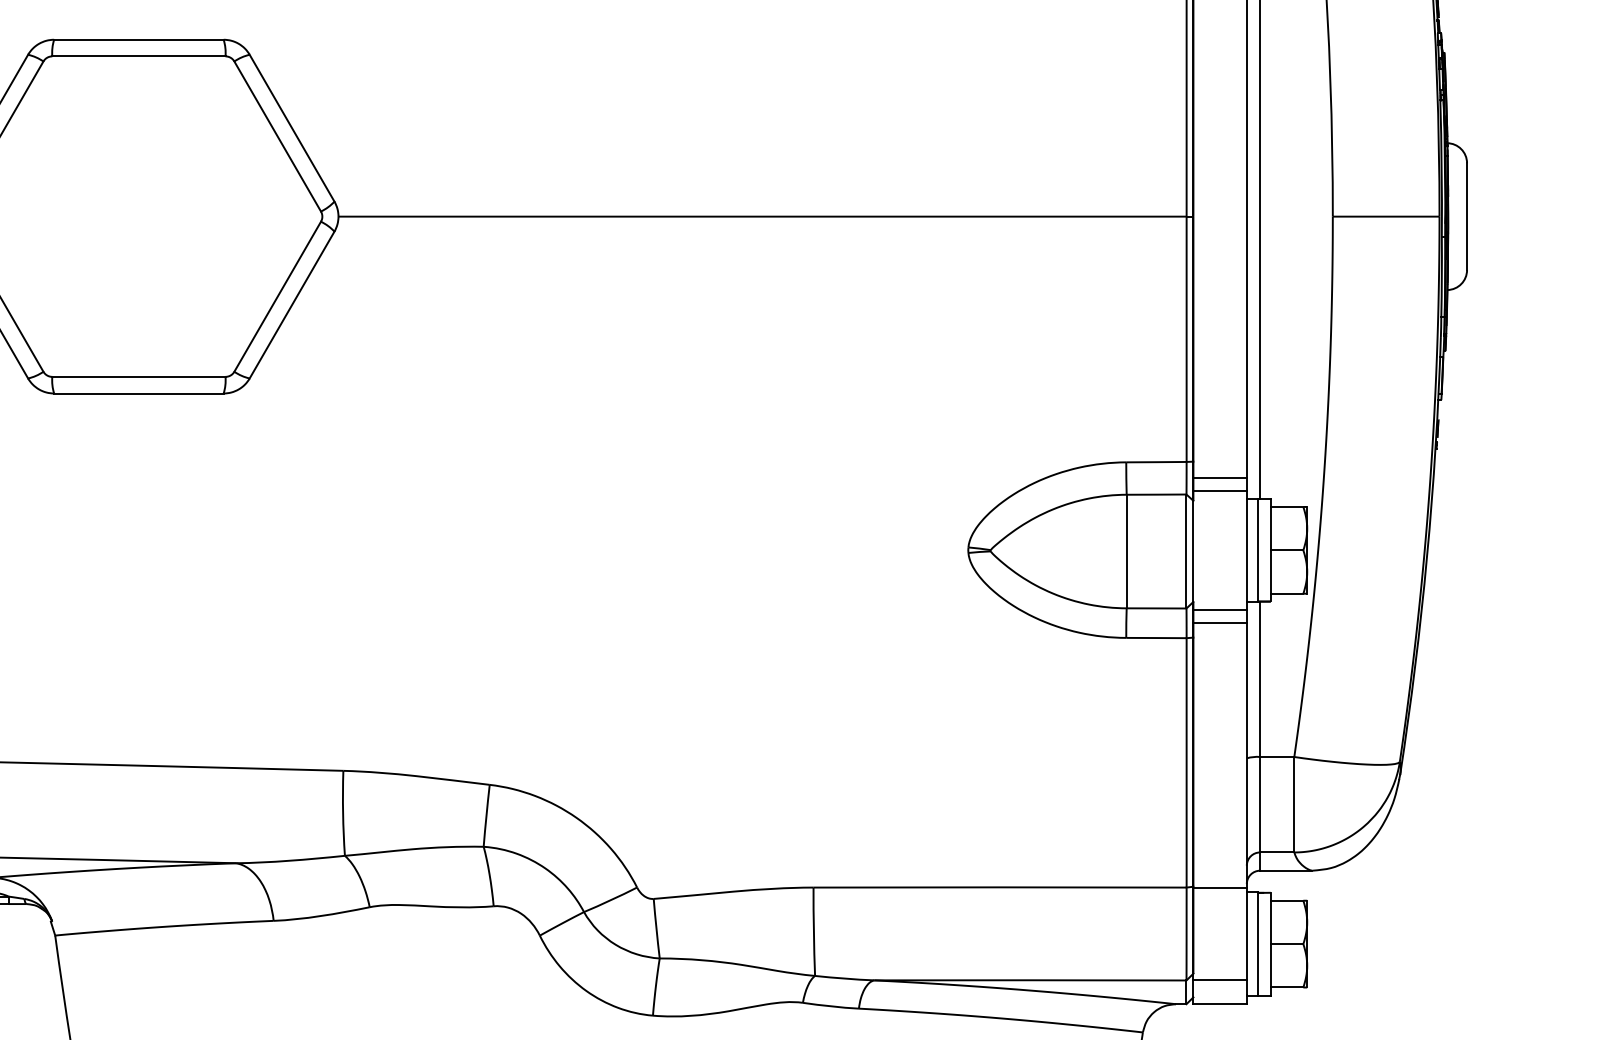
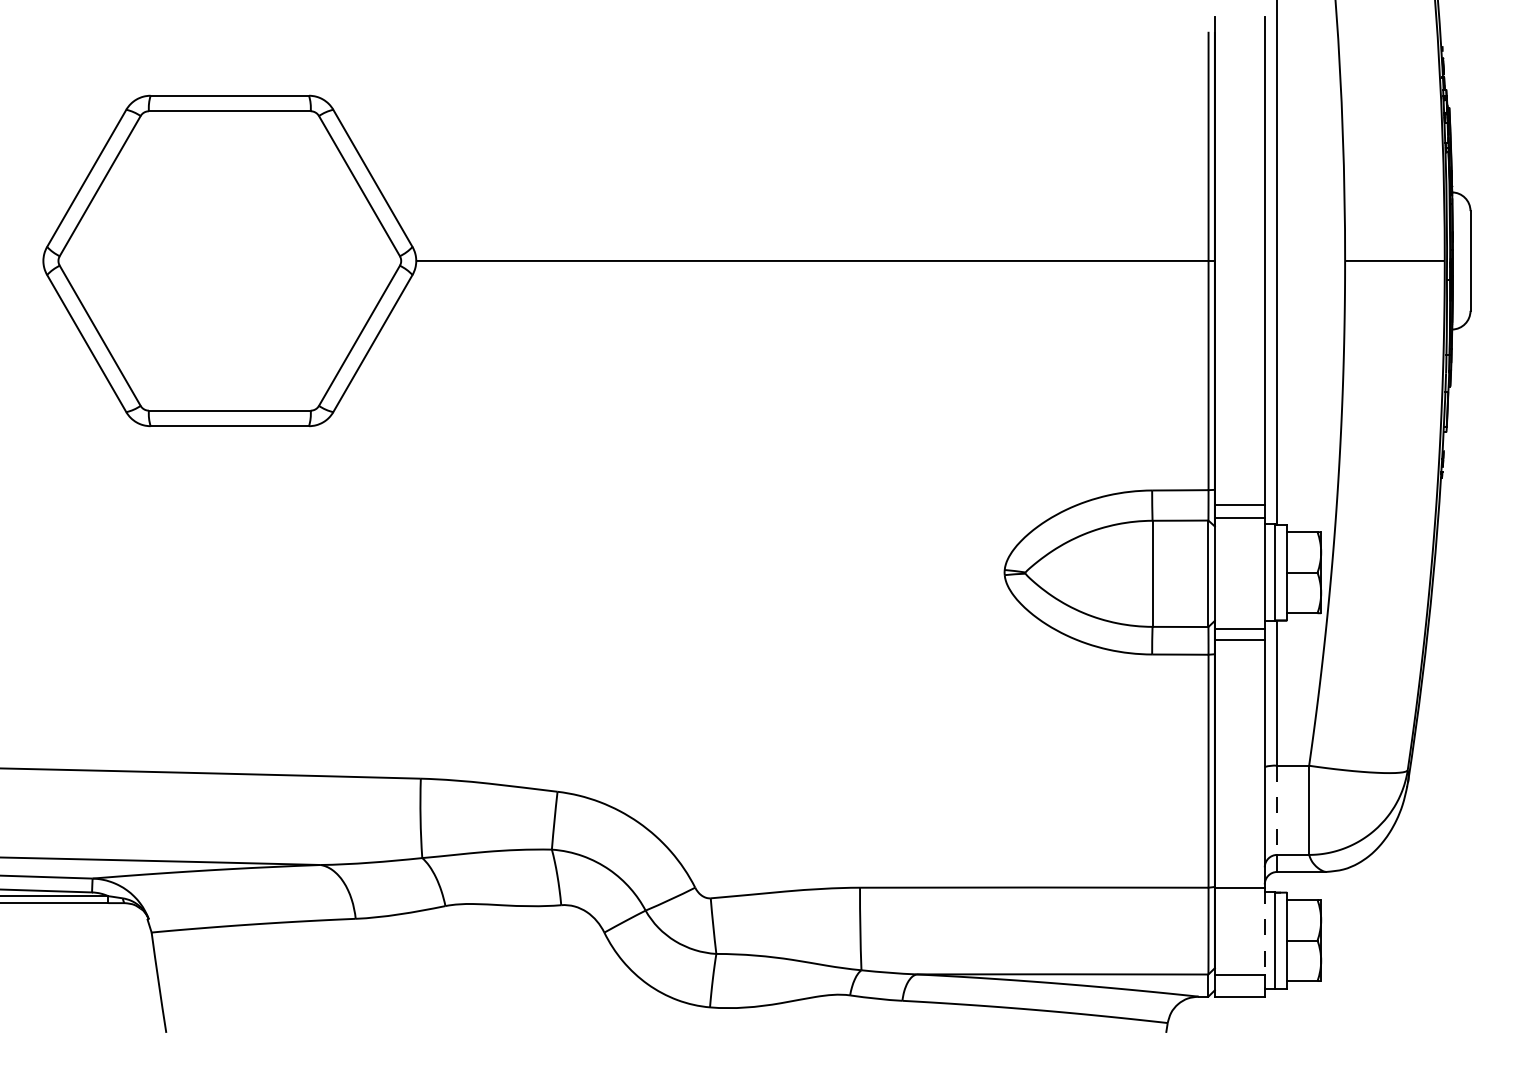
line: (1260, 804) -> (1277, 810), solid -> dashed
line: (1246, 934) -> (1264, 931), solid -> dashed

